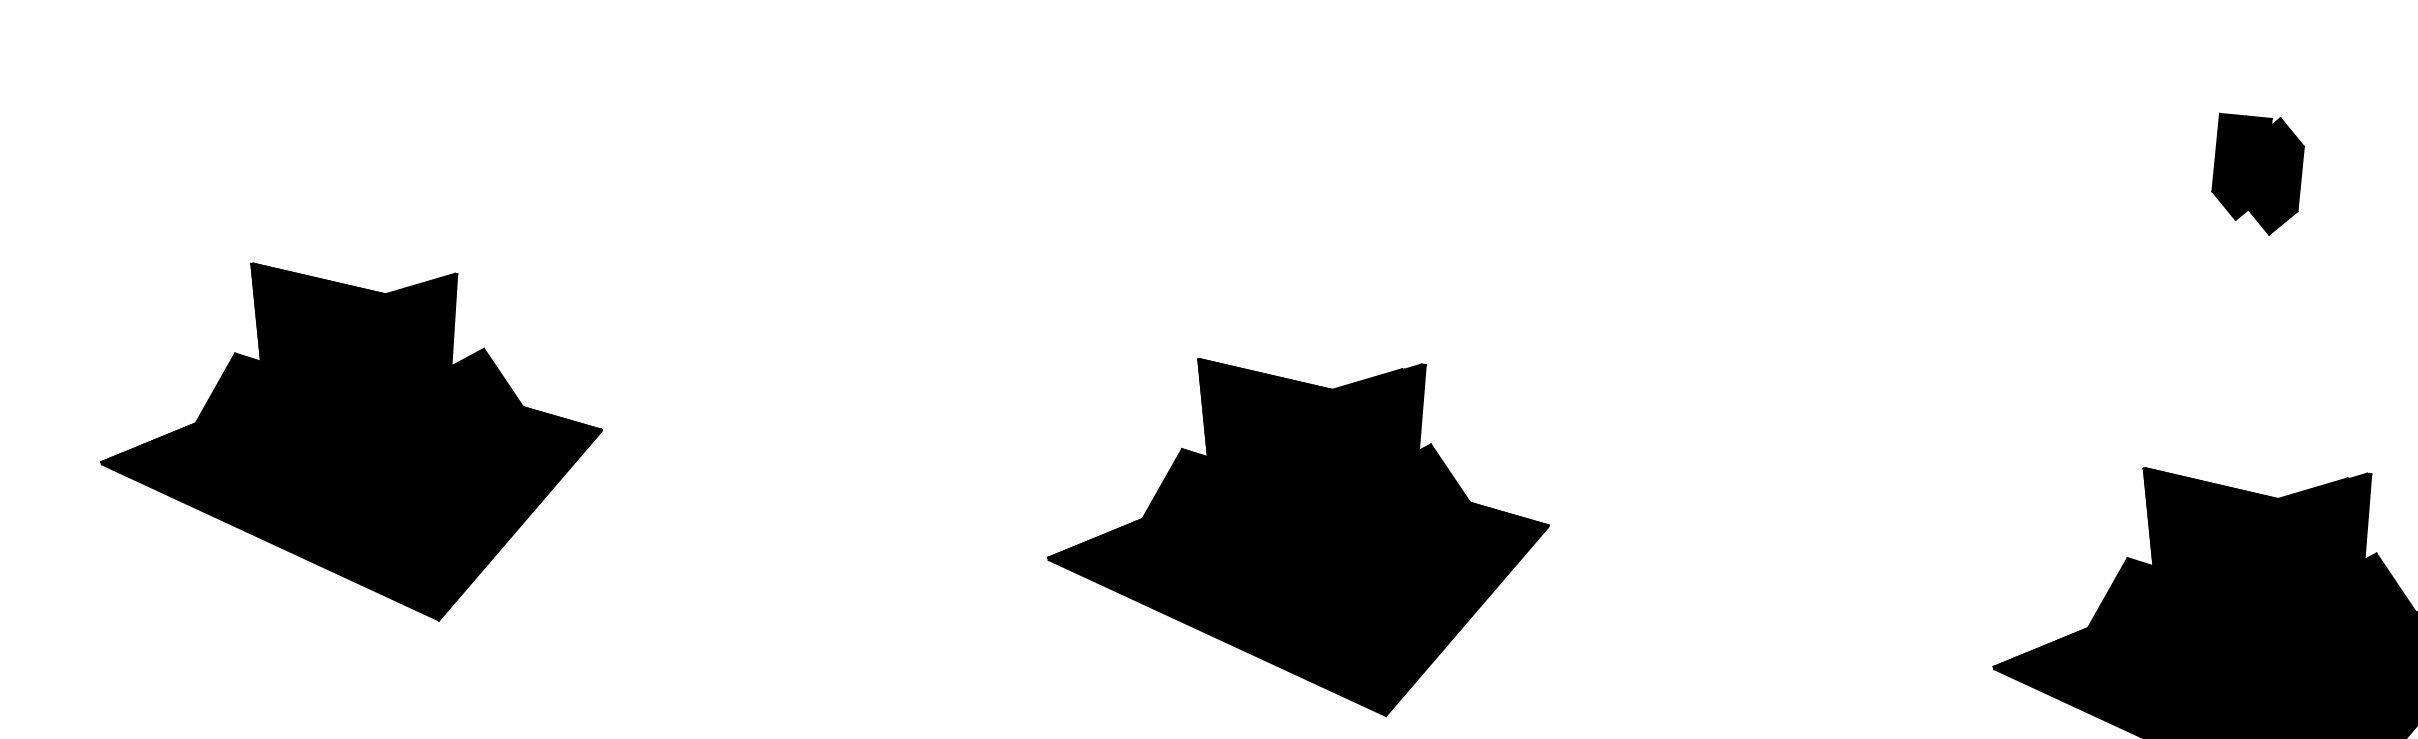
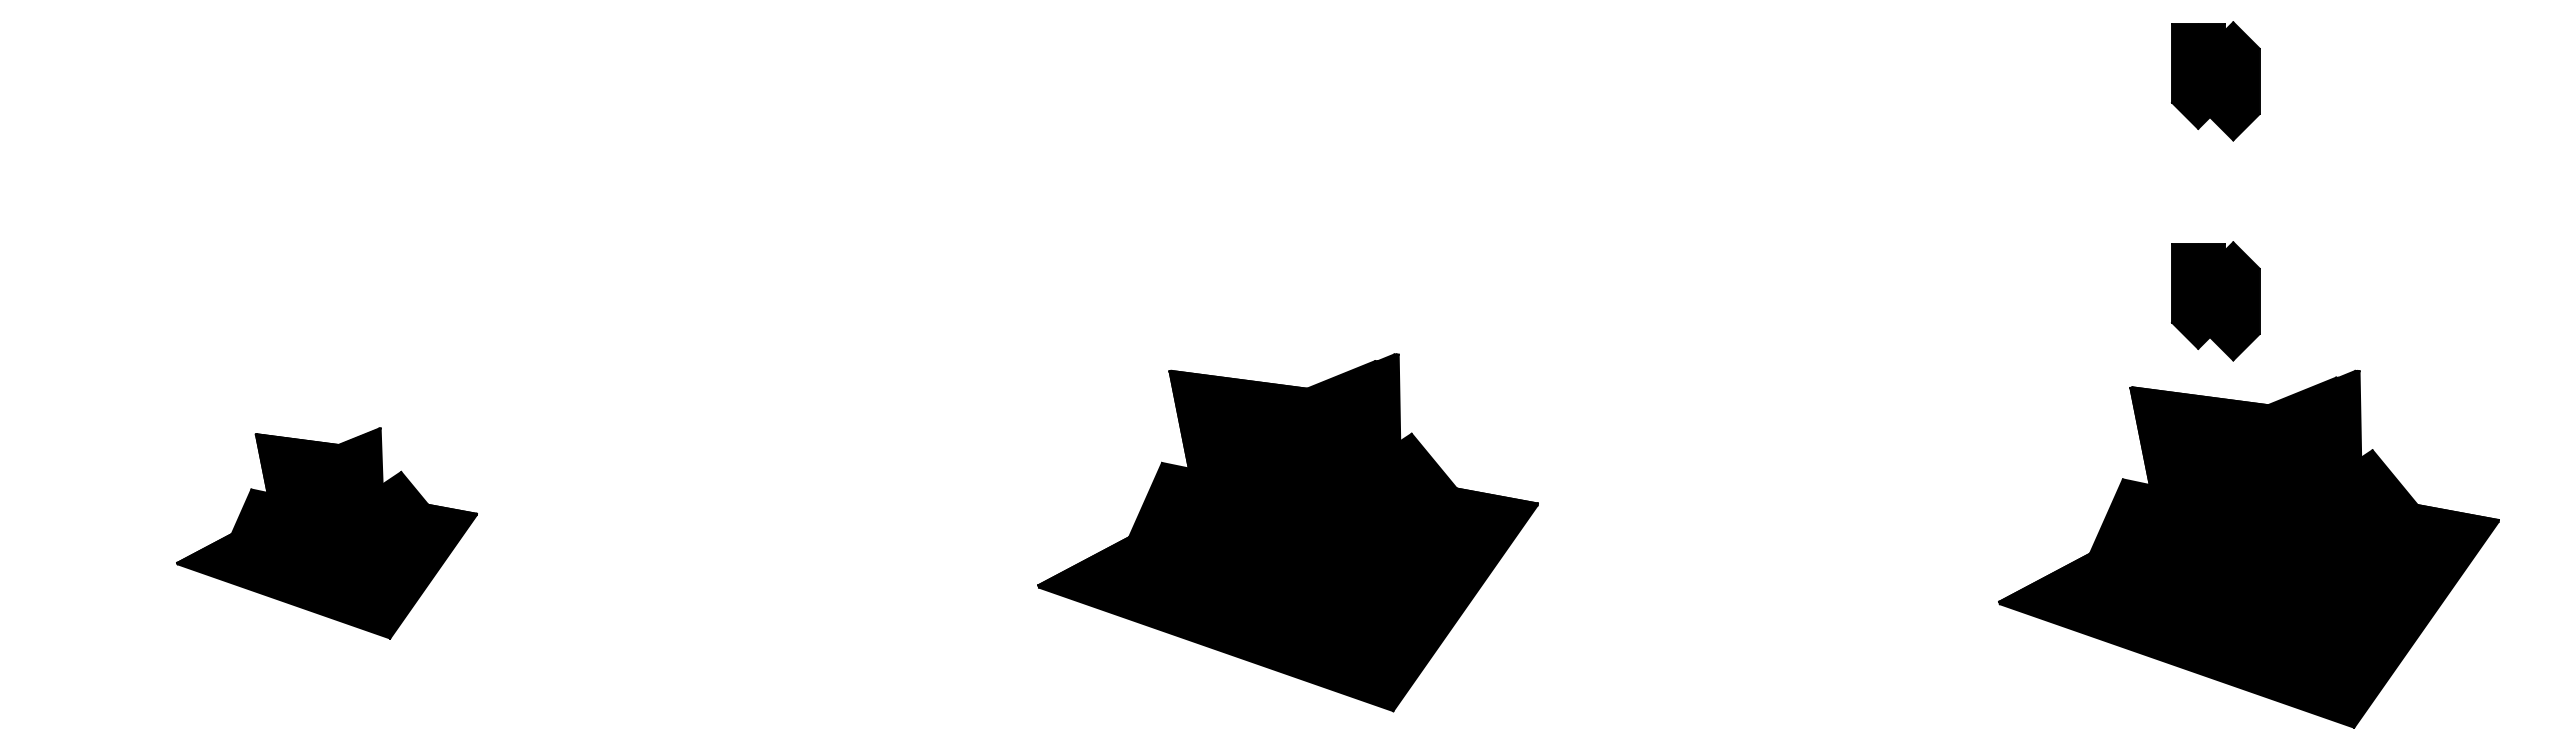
part: (2236, 391) -> (2215, 301), added
part: (351, 437) -> (326, 533), size x0.6

